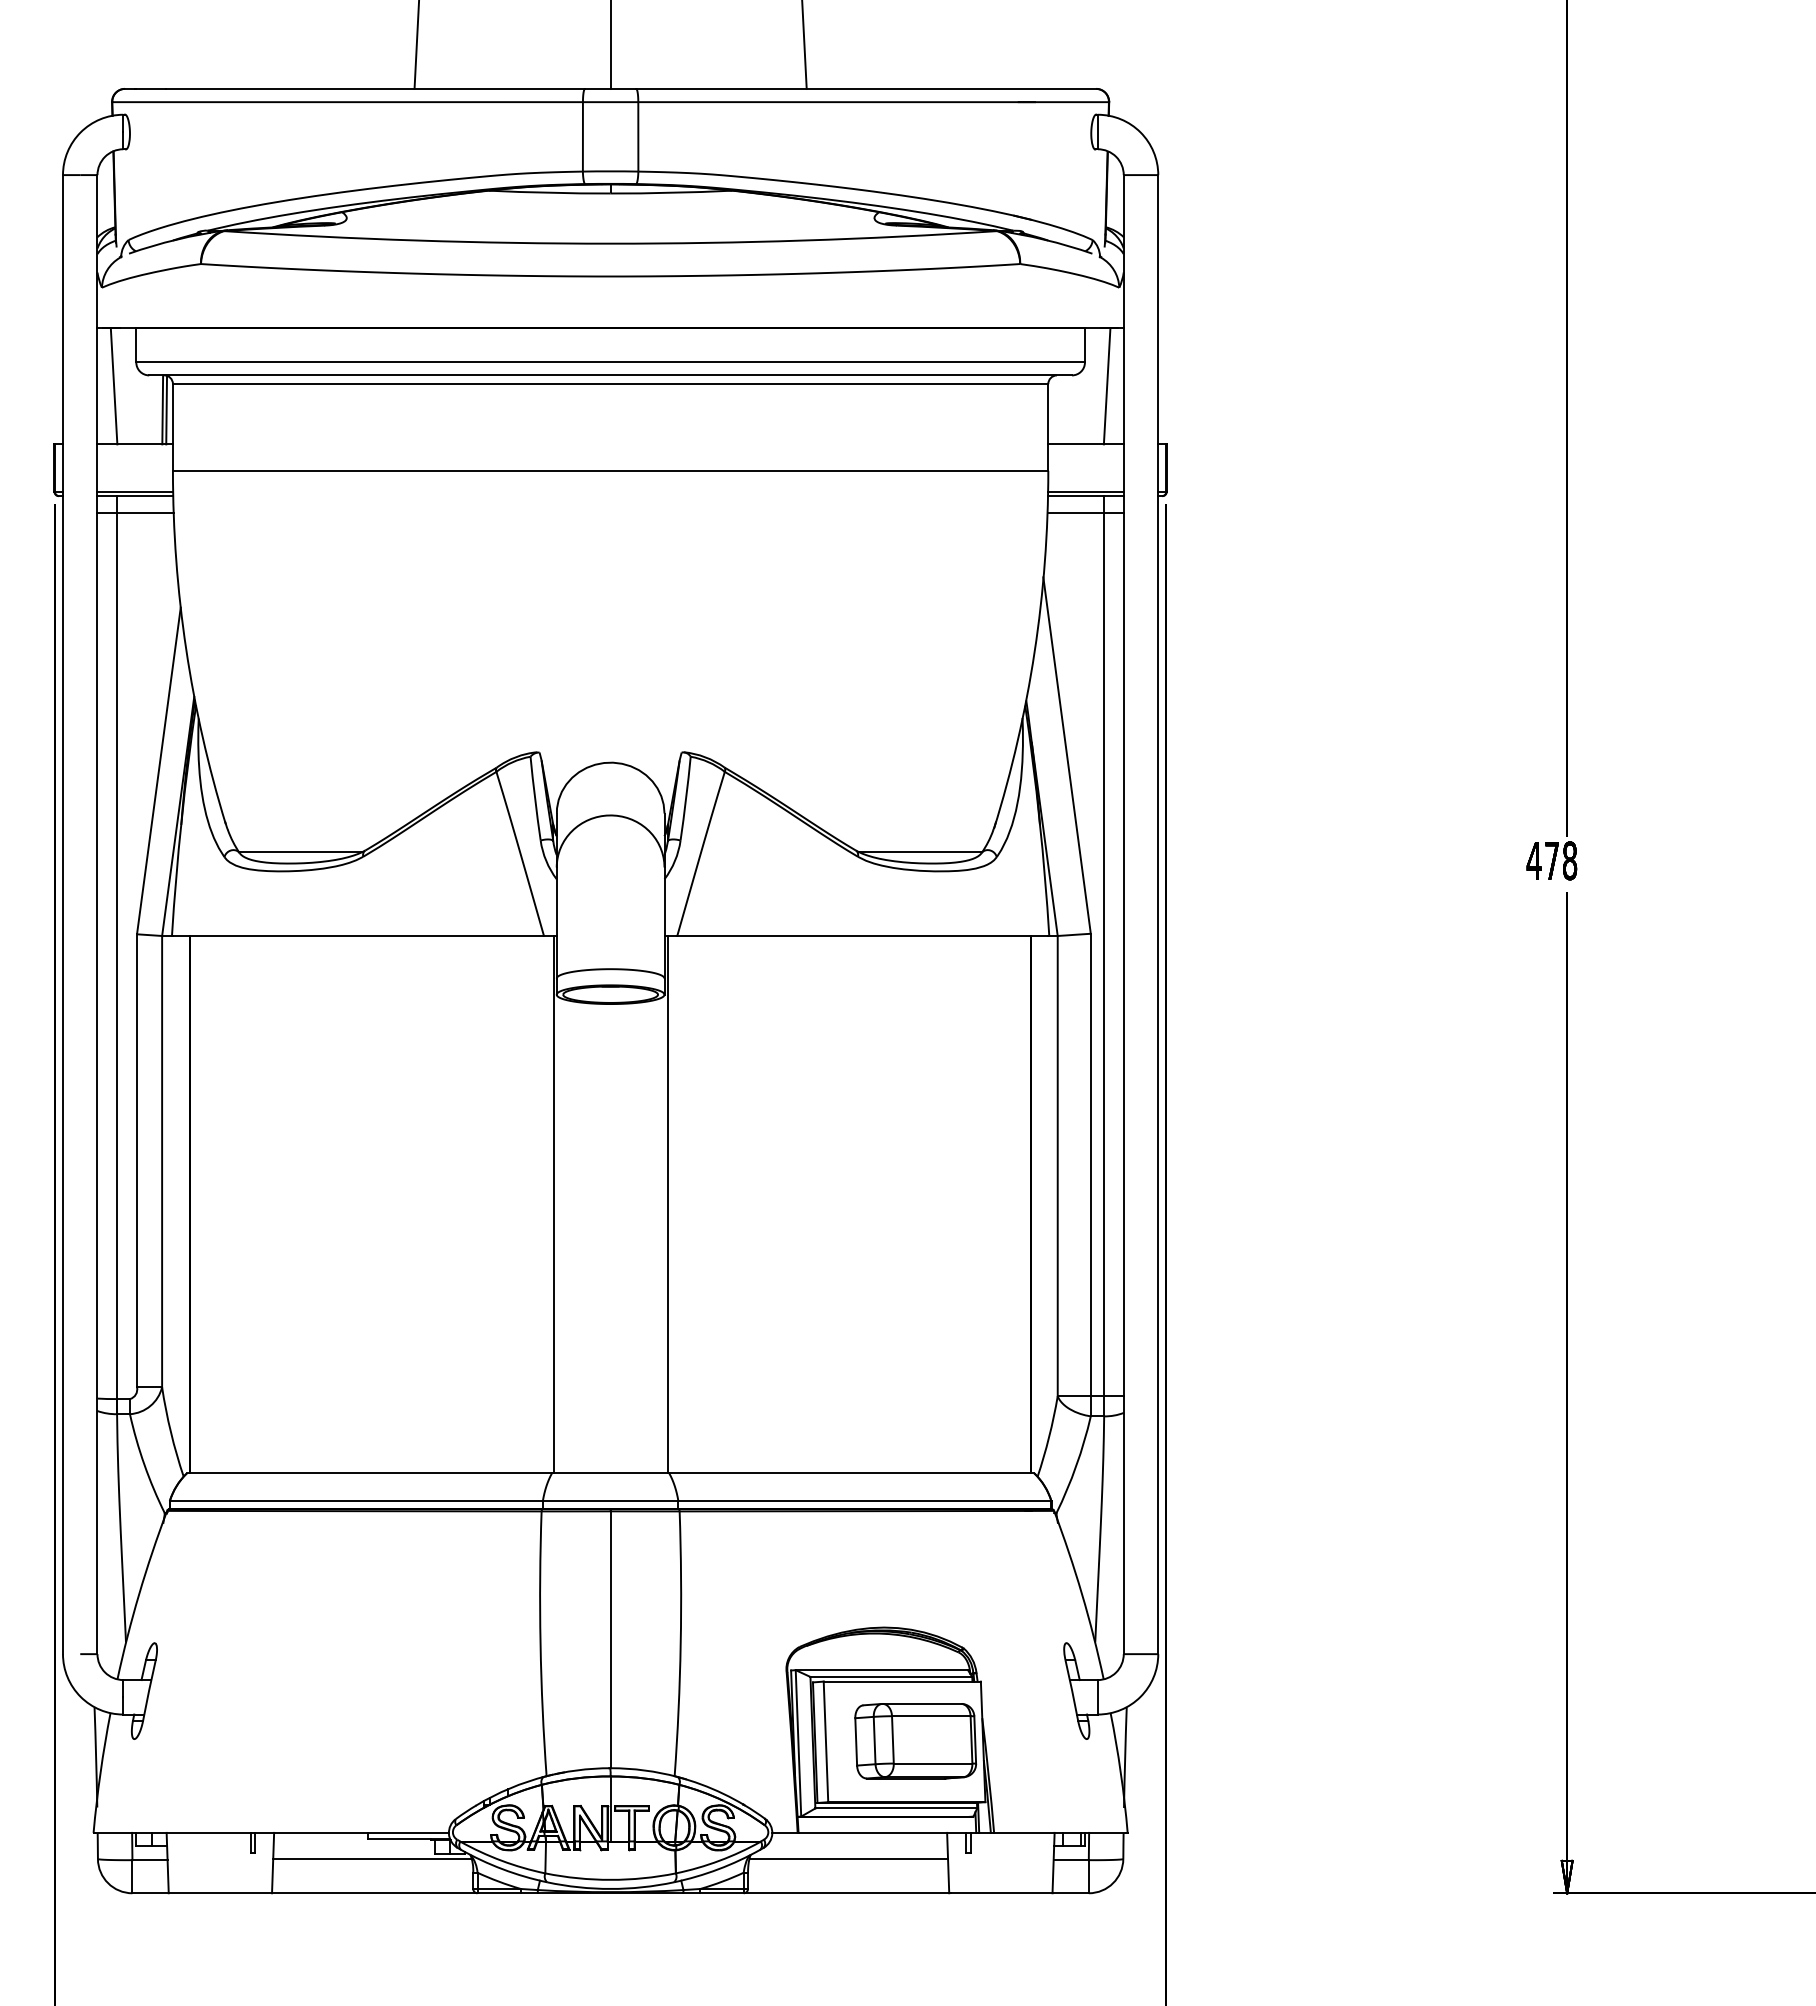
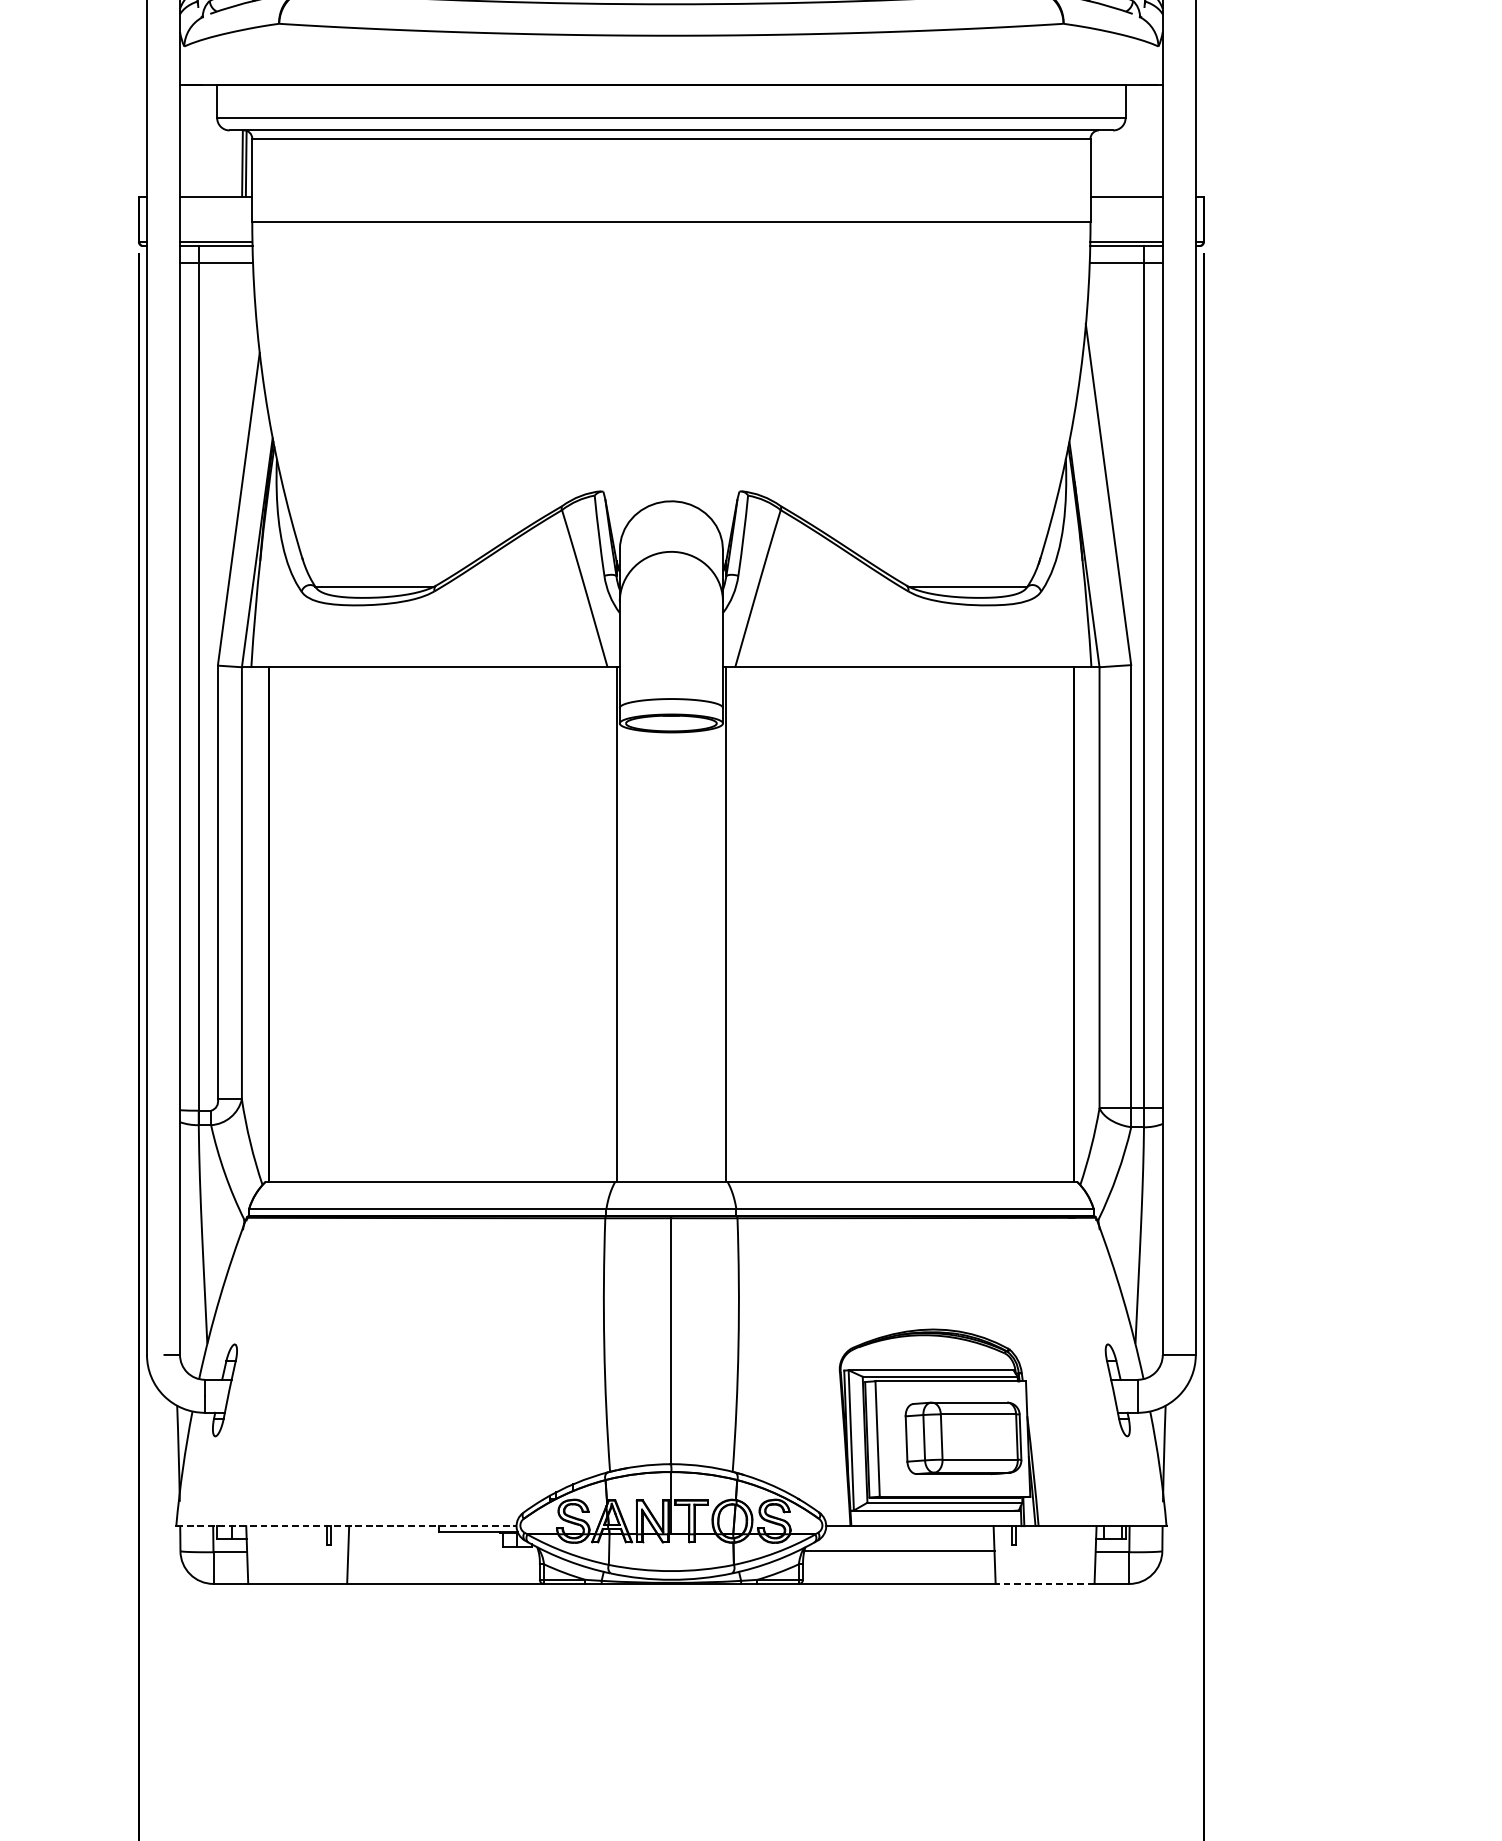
line: (113, 385) -> (195, 140), removed
line: (1106, 385) -> (1146, 140), removed
line: (271, 1832) -> (346, 1525), solid -> dashed
line: (372, 1858) -> (443, 1550), removed
line: (1001, 1893) -> (1045, 1584), solid -> dashed

